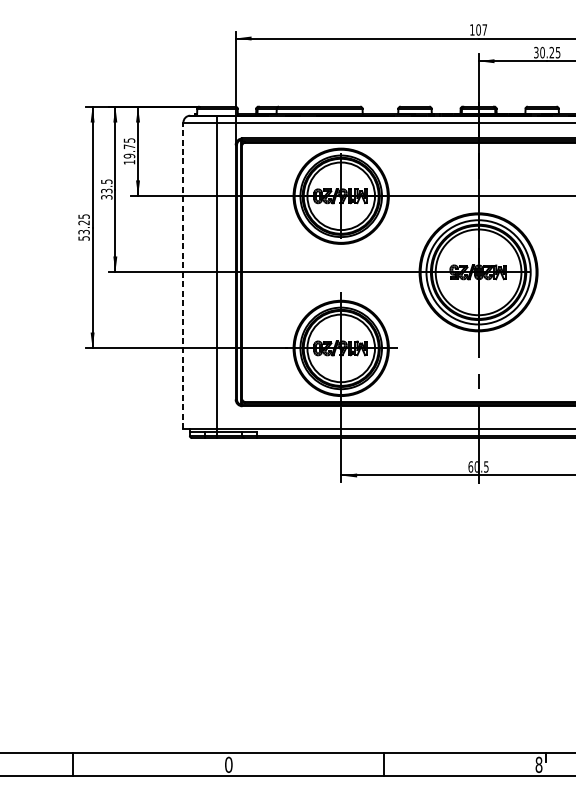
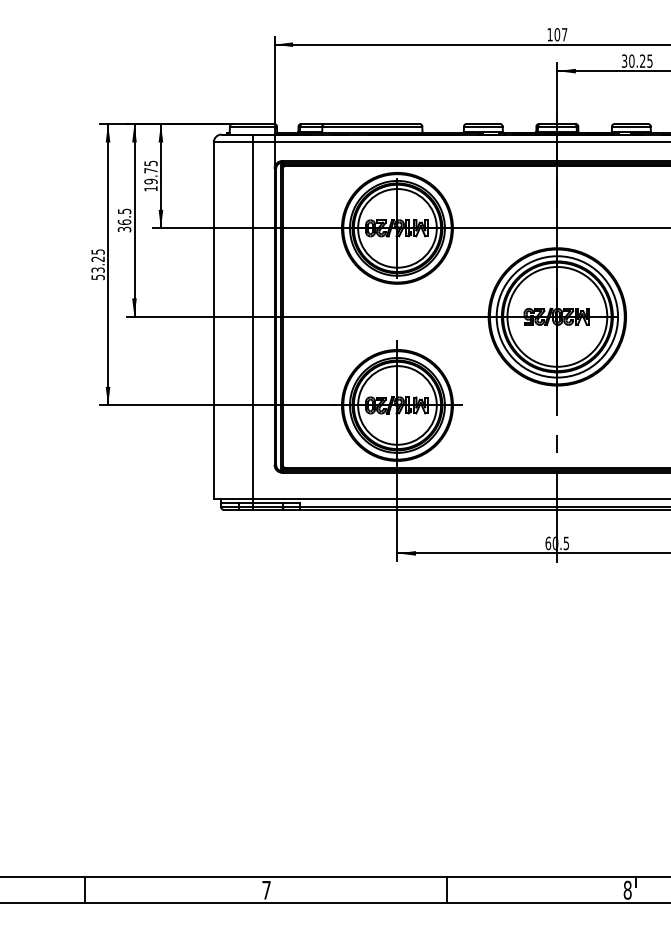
text: (106, 190) -> (124, 221), 33.5 -> 36.5
line: (183, 275) -> (213, 320), dashed -> solid
text: (228, 764) -> (266, 889), 0 -> 7

